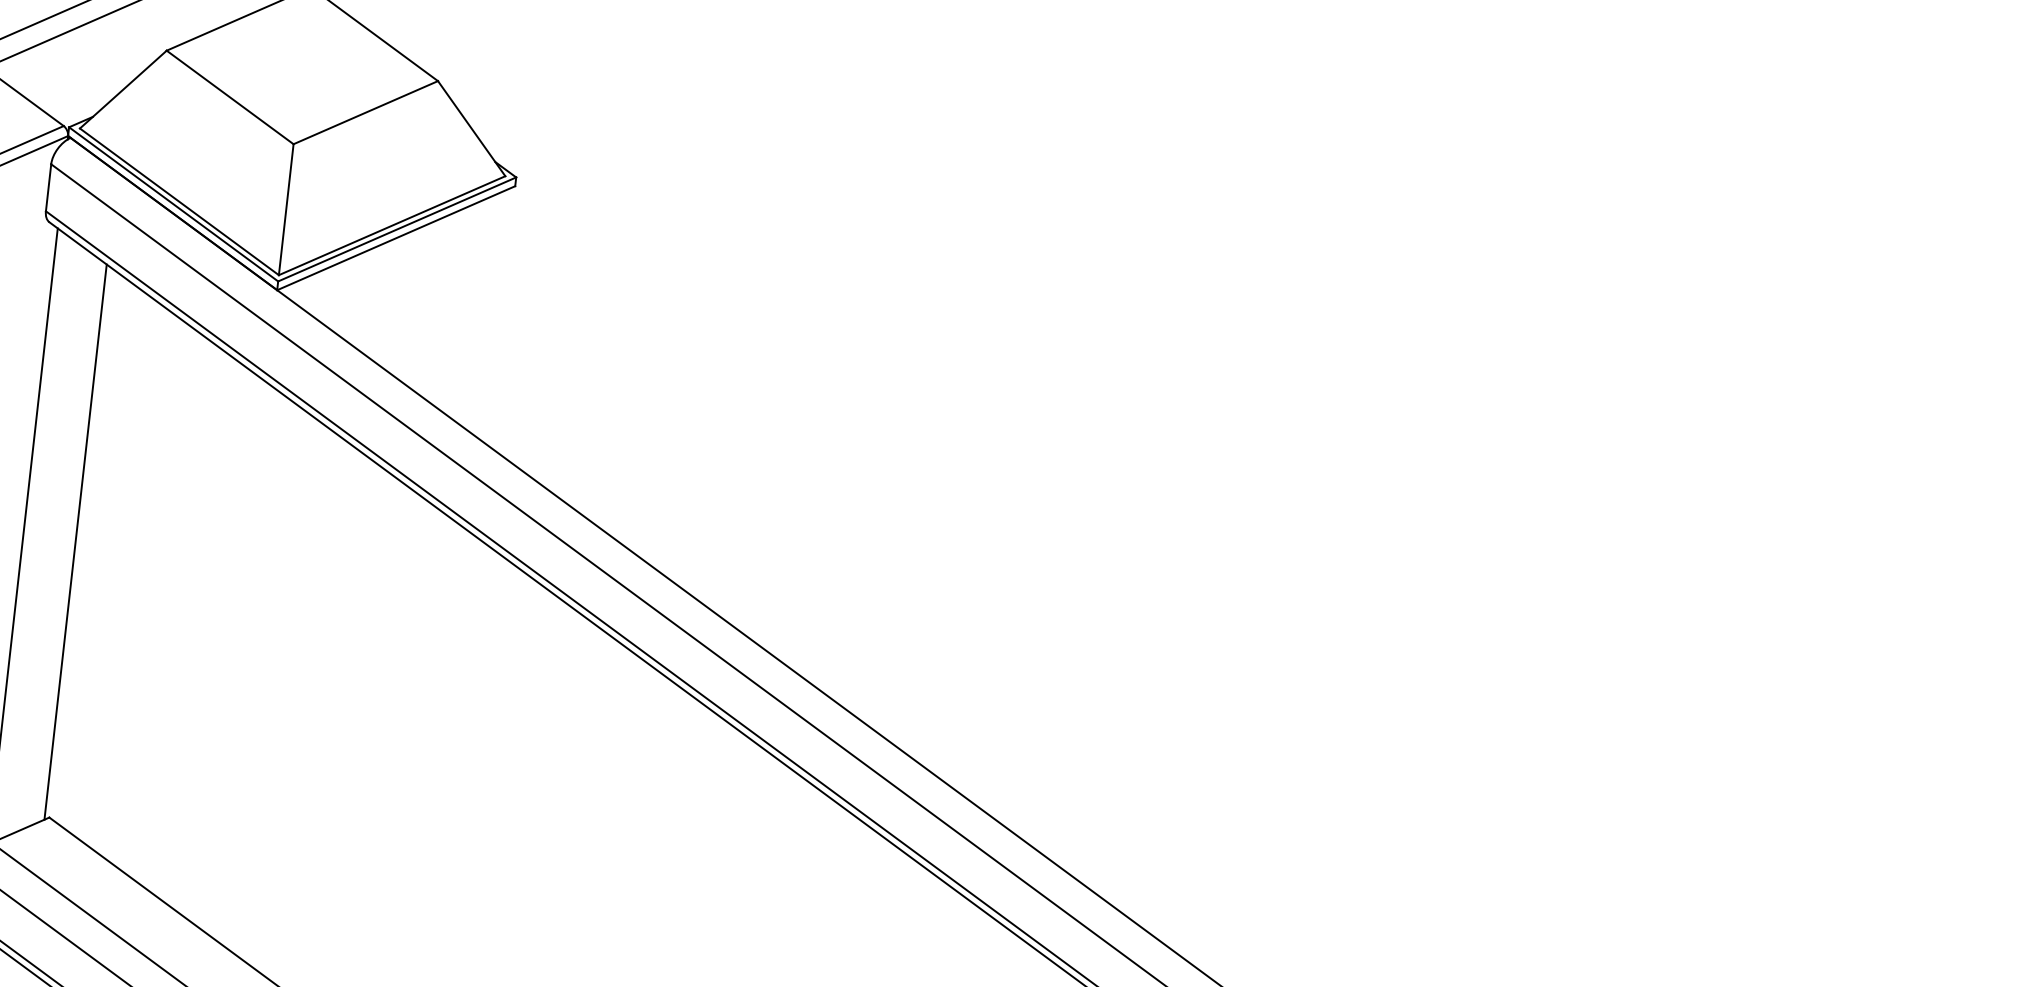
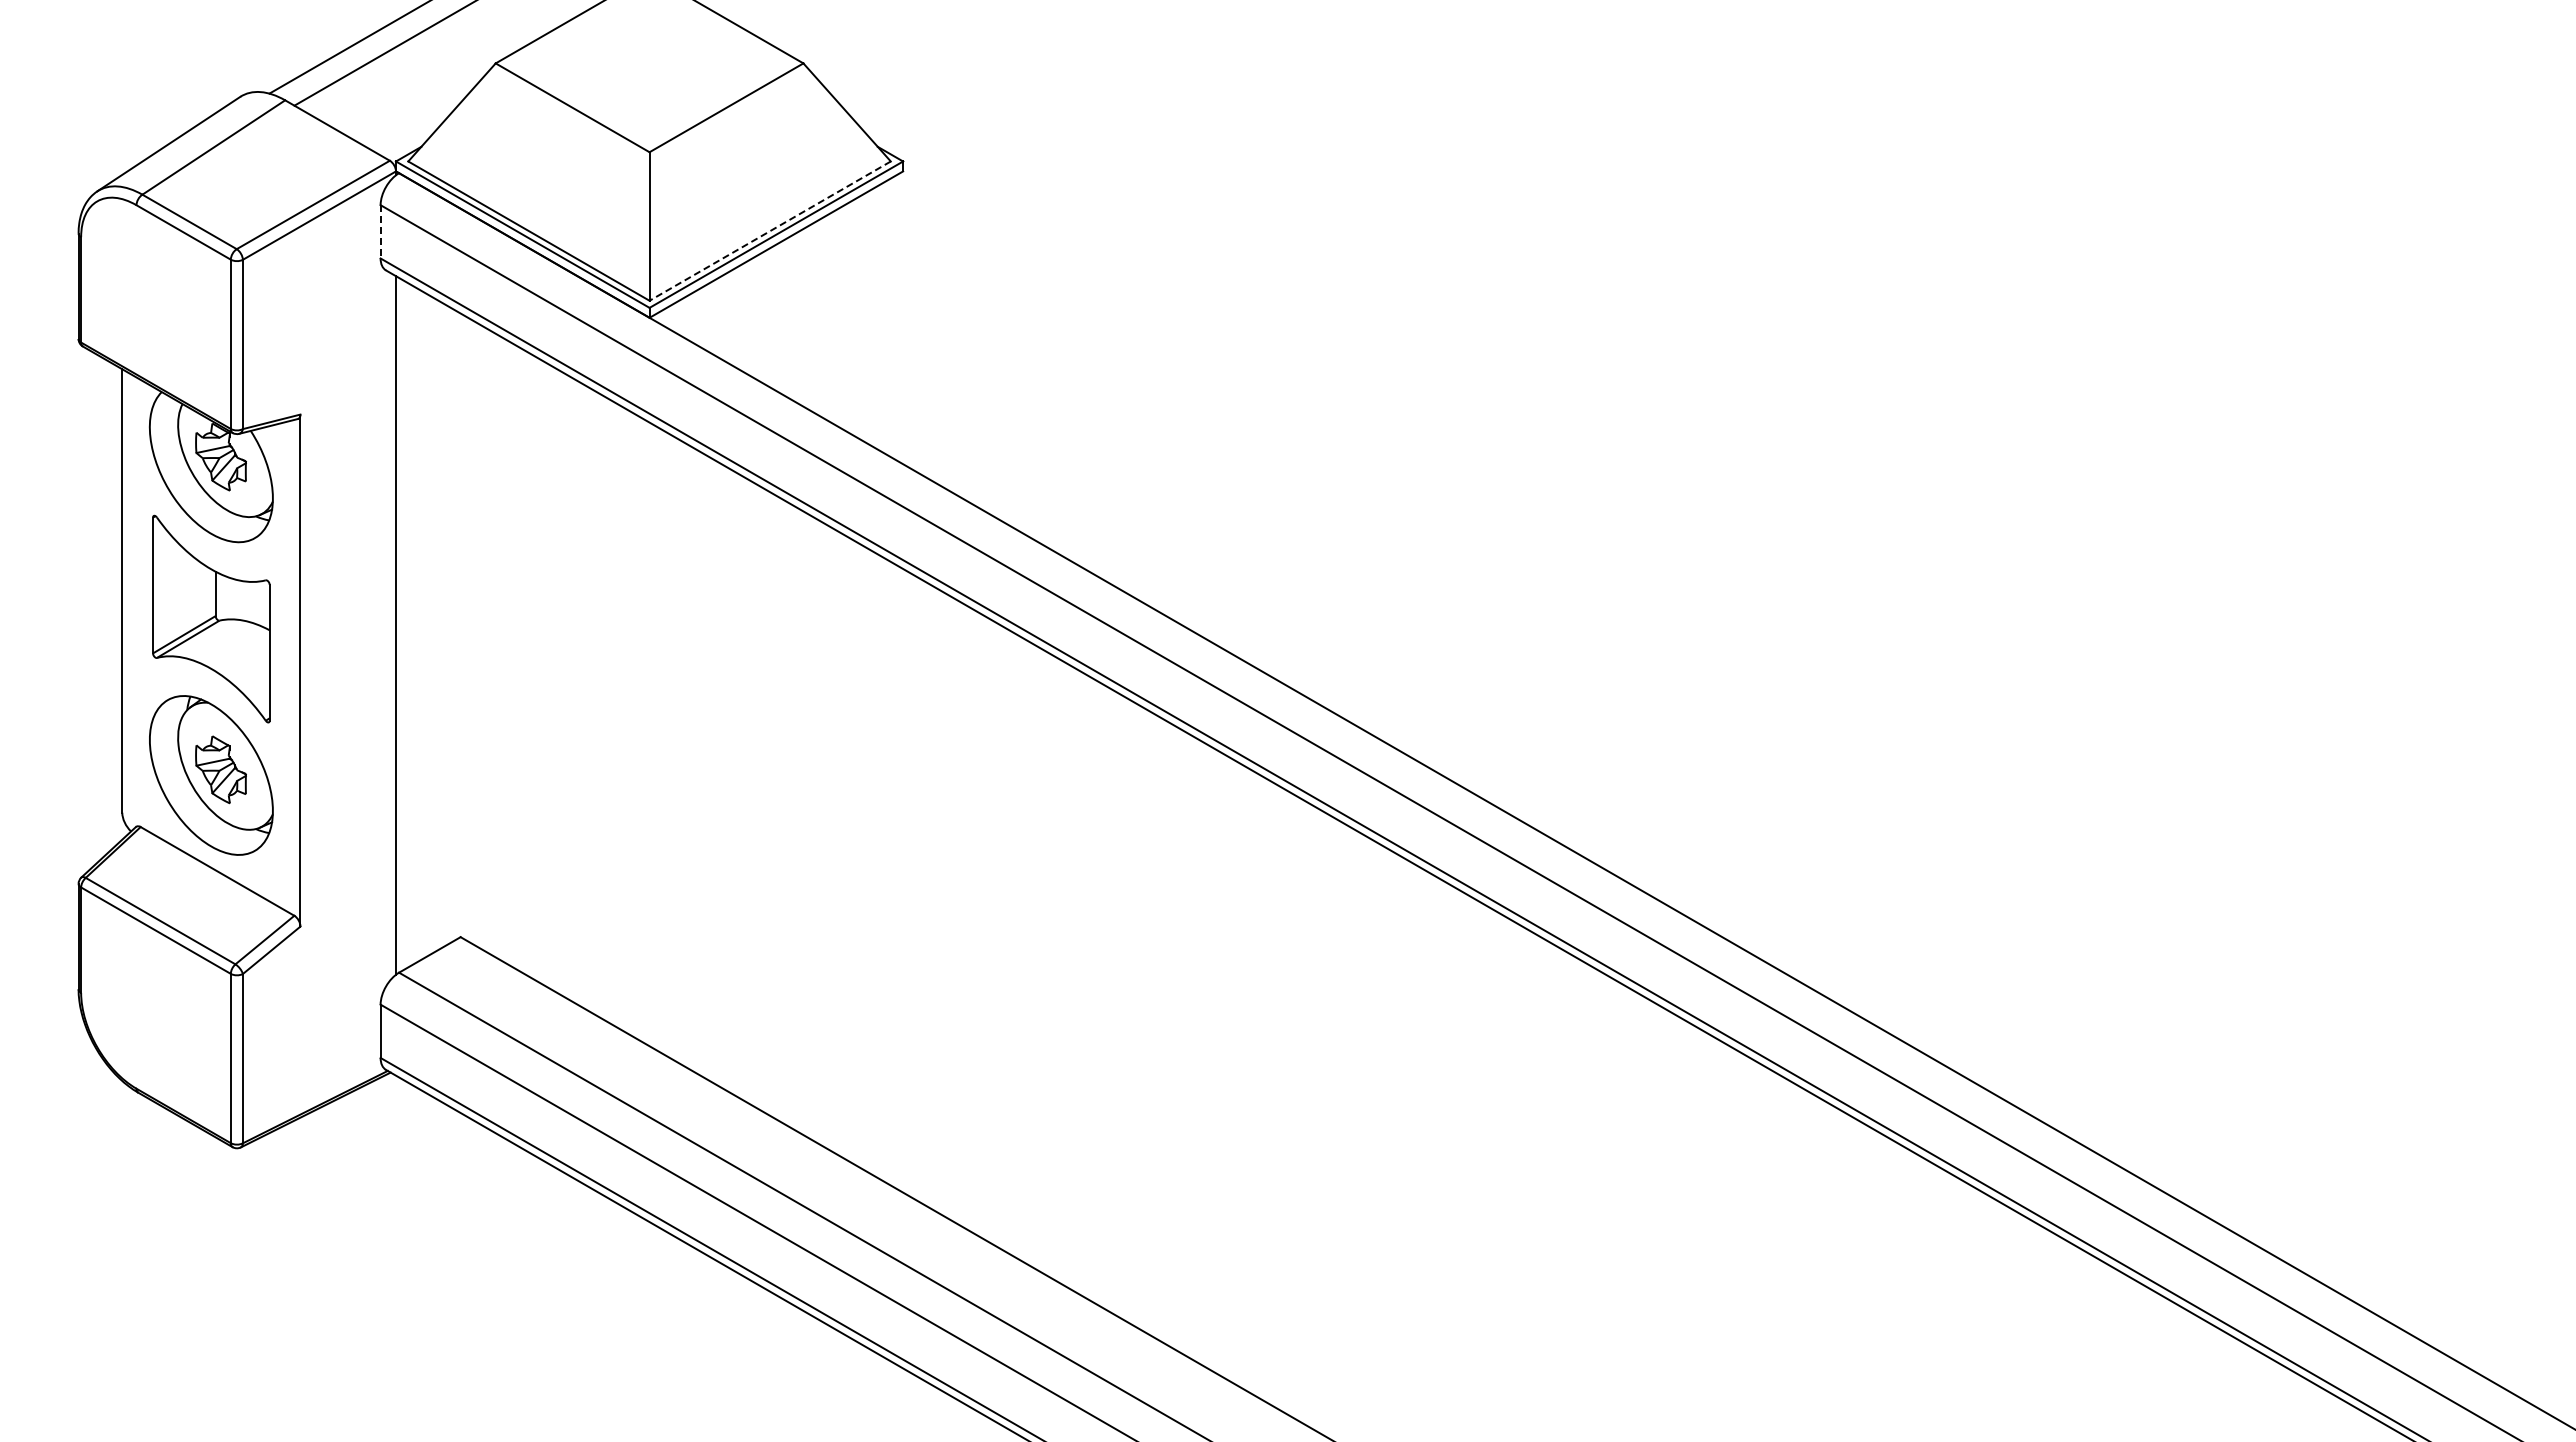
line: (48, 187) -> (380, 231), solid -> dashed
line: (391, 225) -> (769, 231), solid -> dashed
line: (75, 542) -> (455, 625), removed

